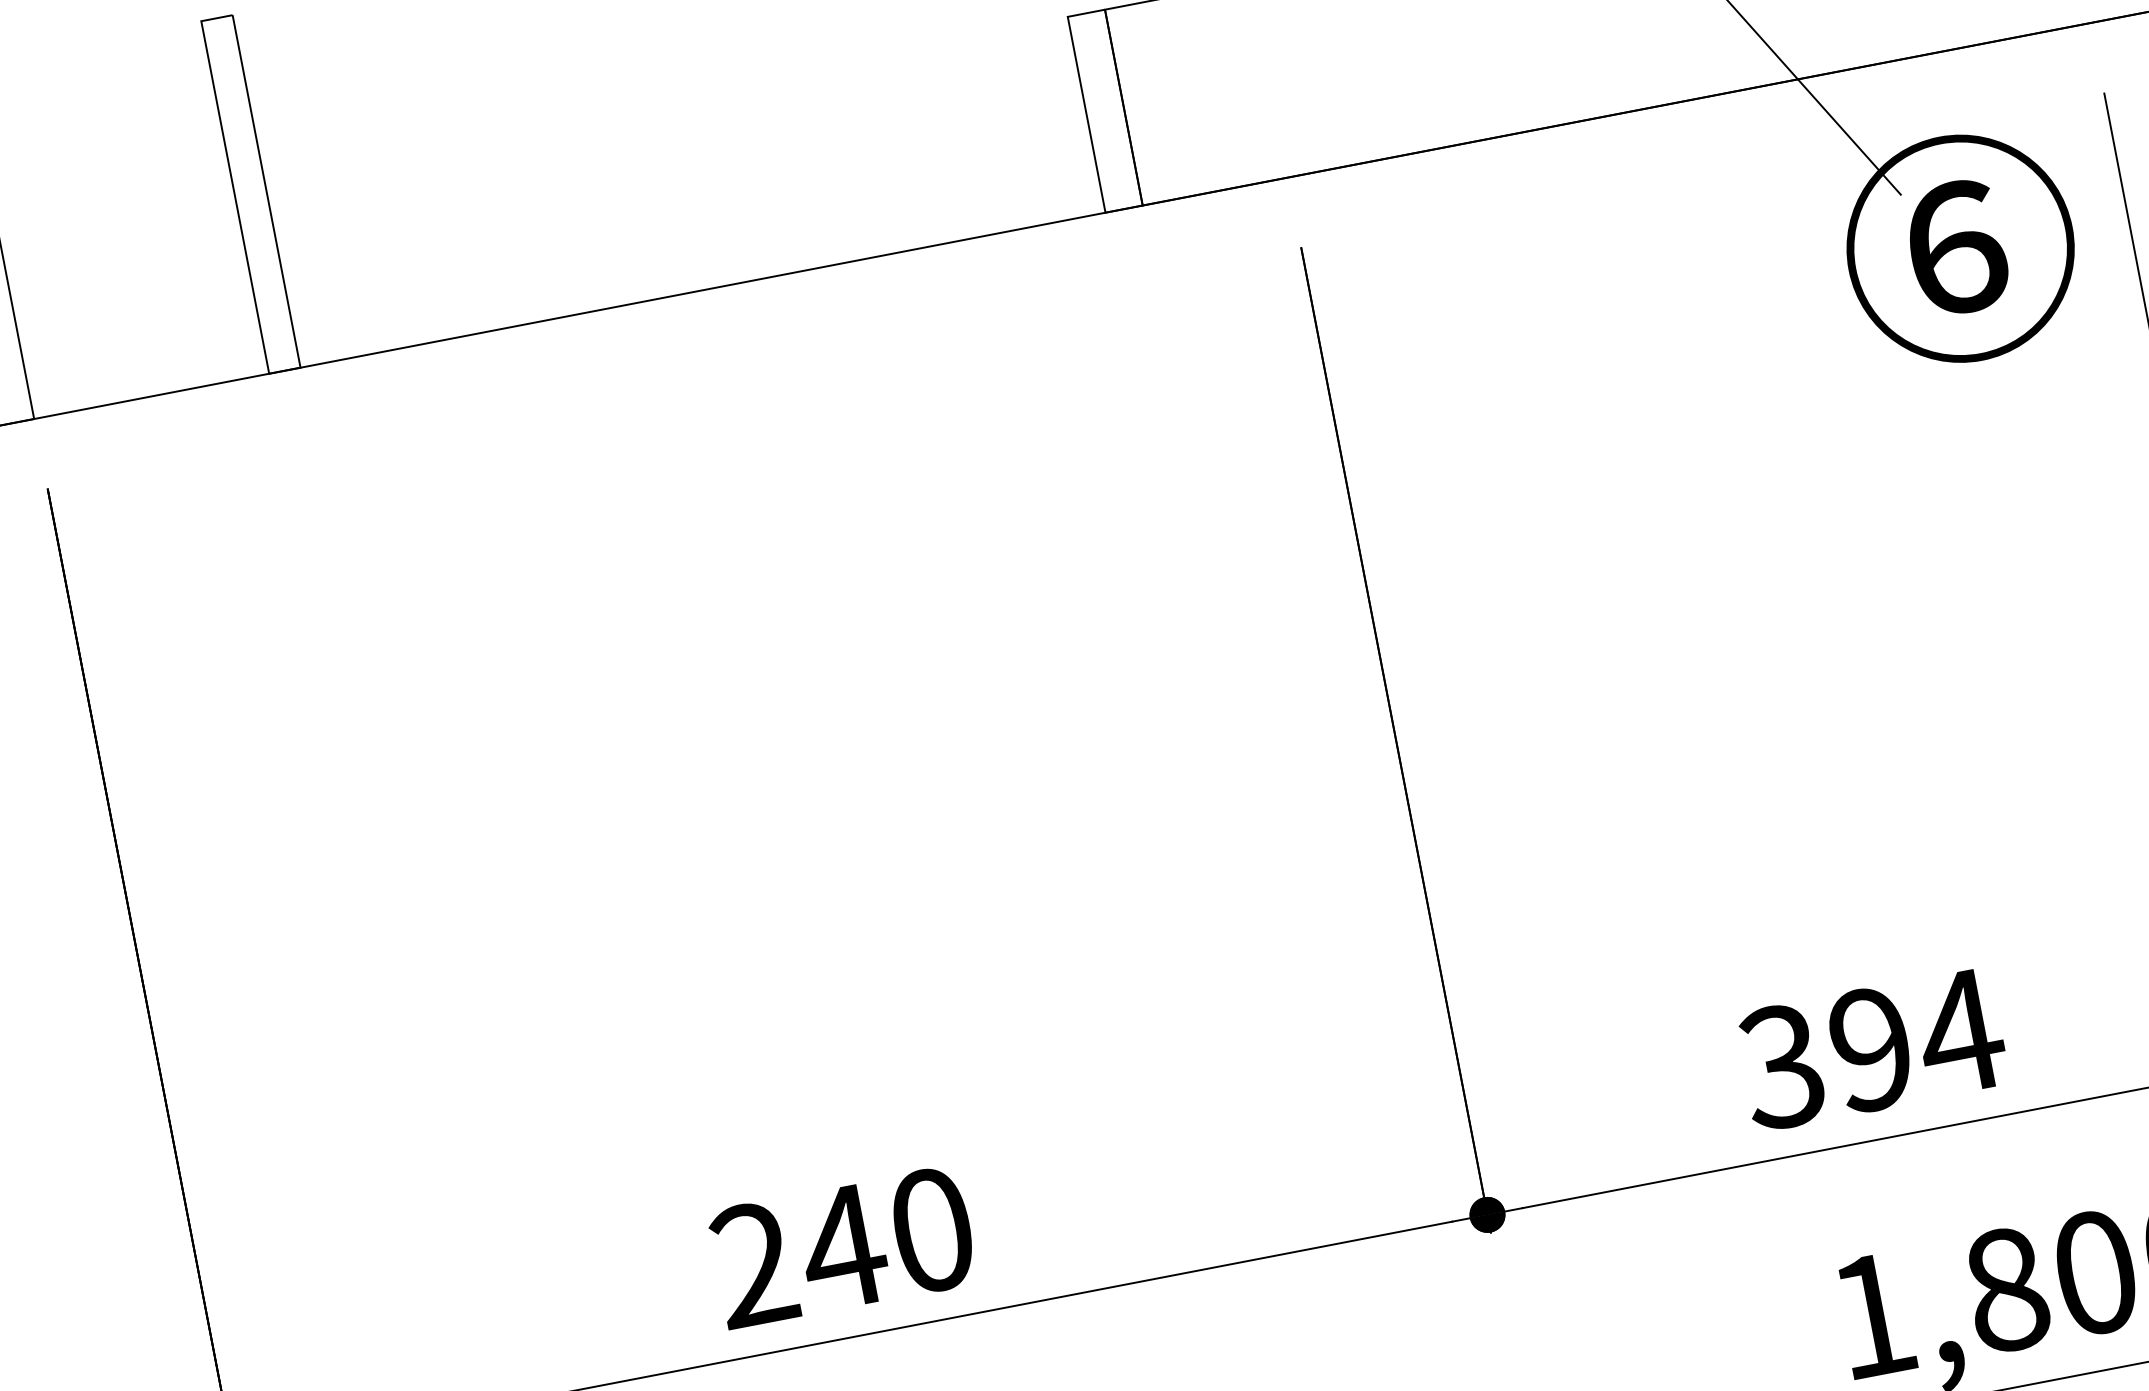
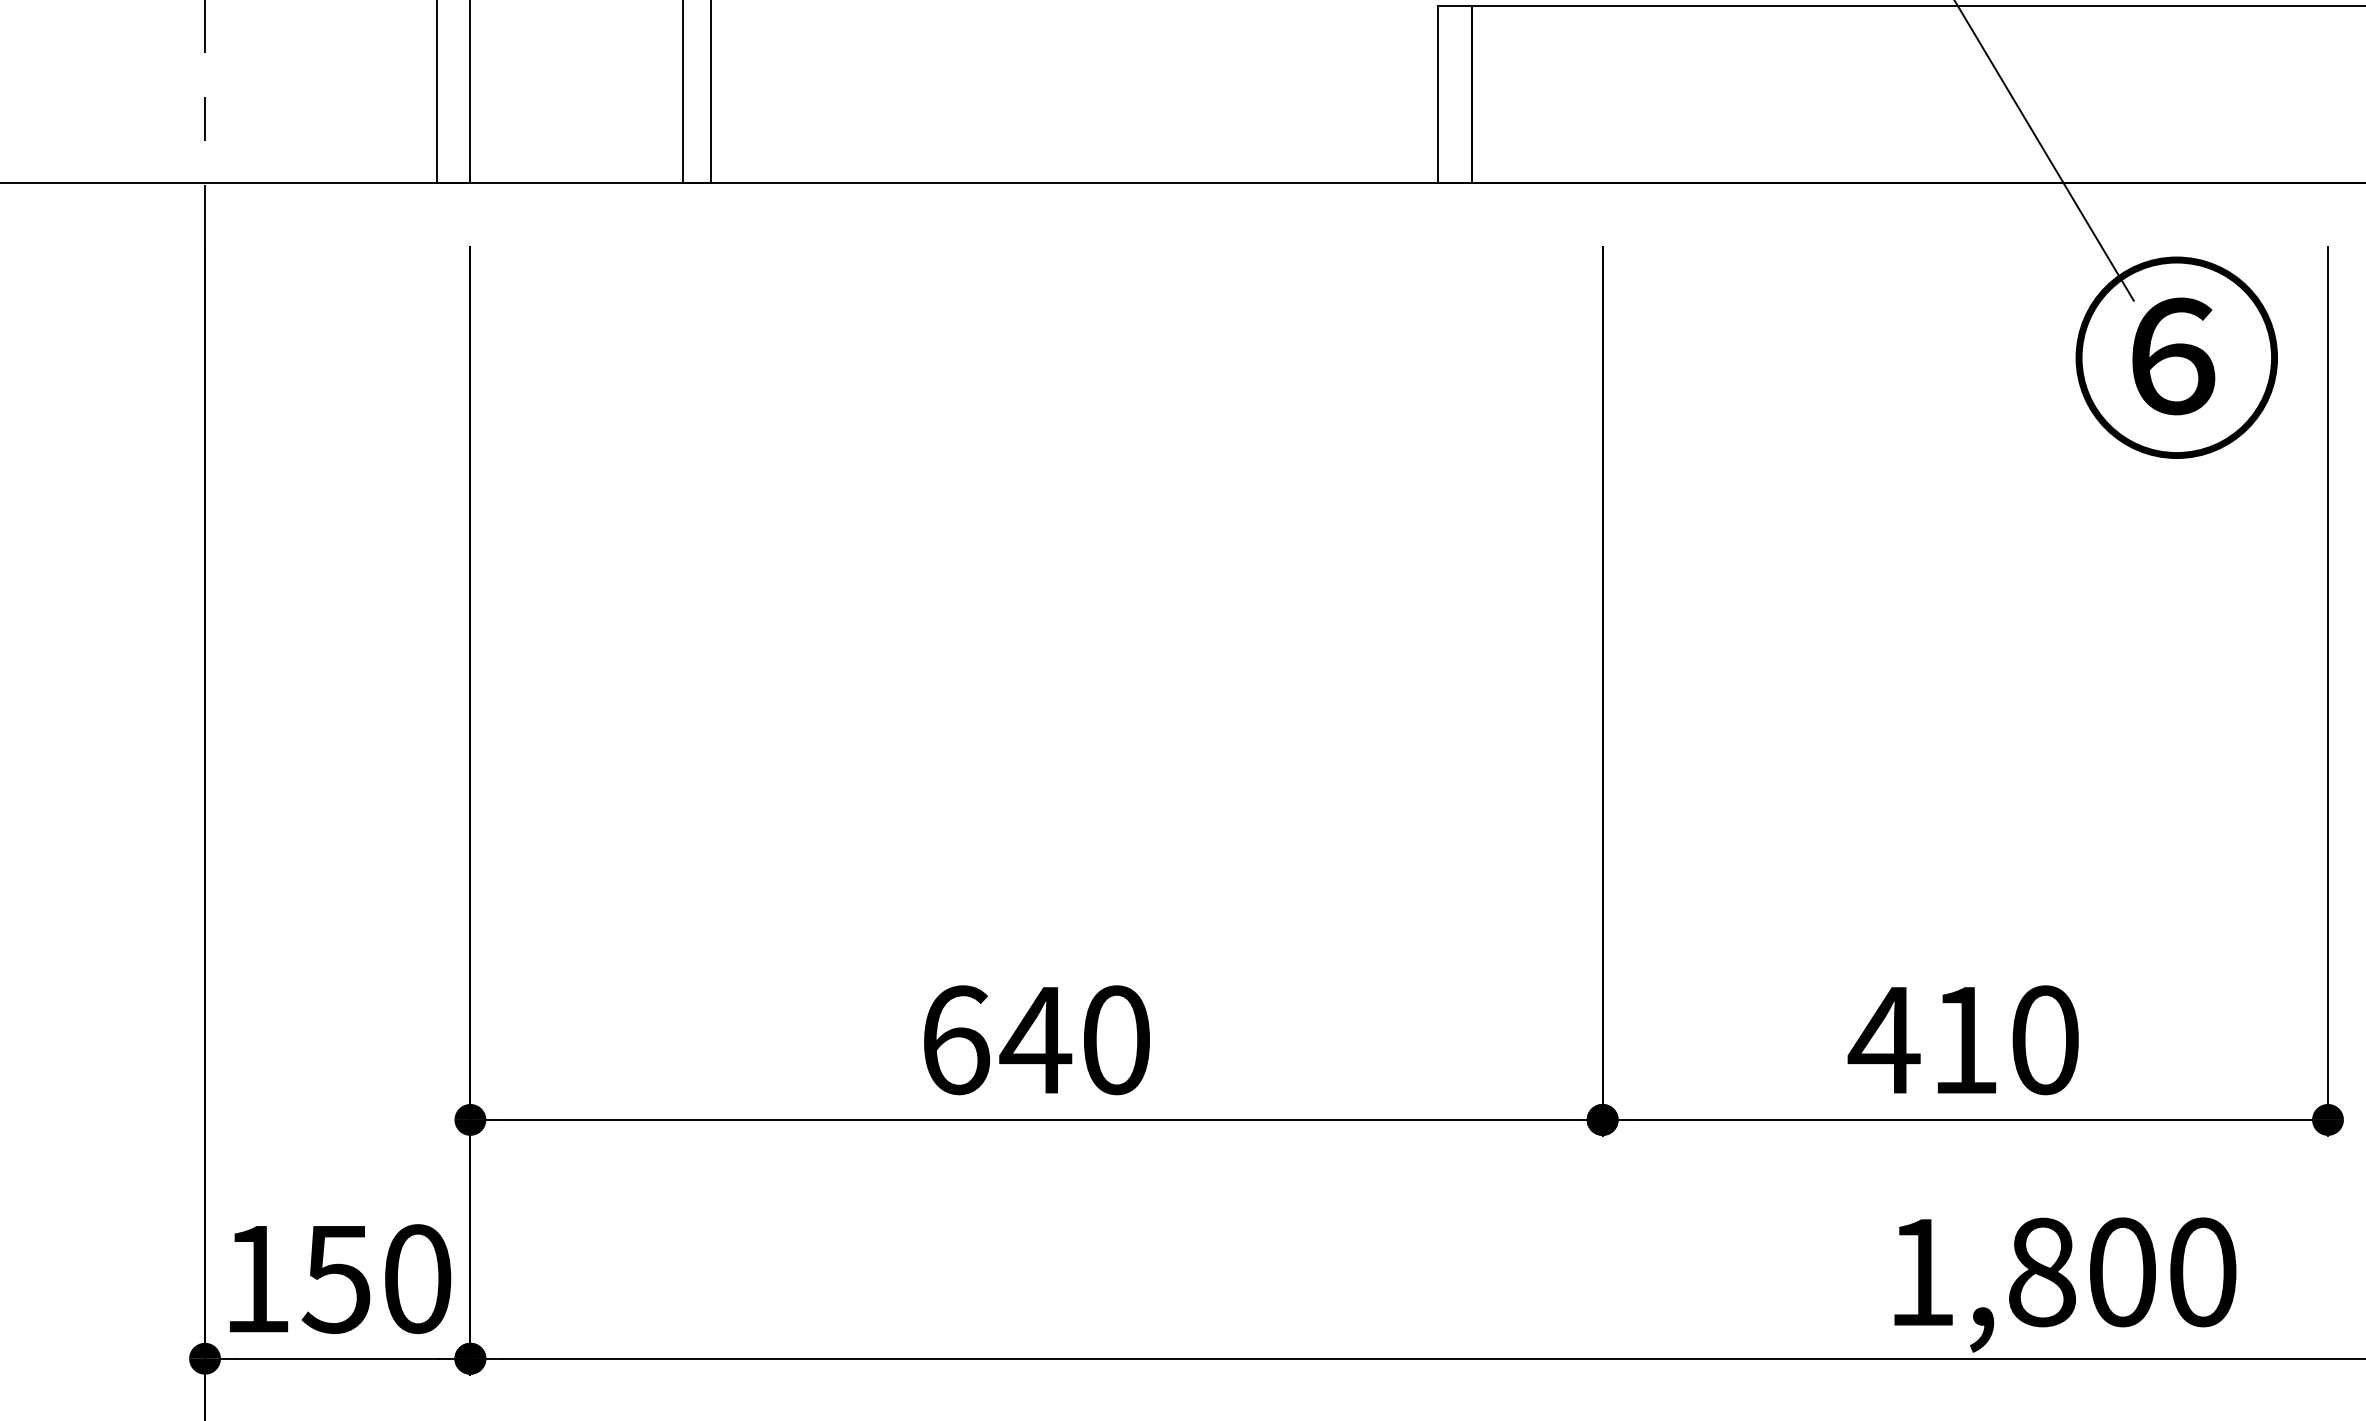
text: (1871, 1049) -> (1964, 1040), 394 -> 410
text: (755, 1264) -> (956, 1040), 240 -> 640

